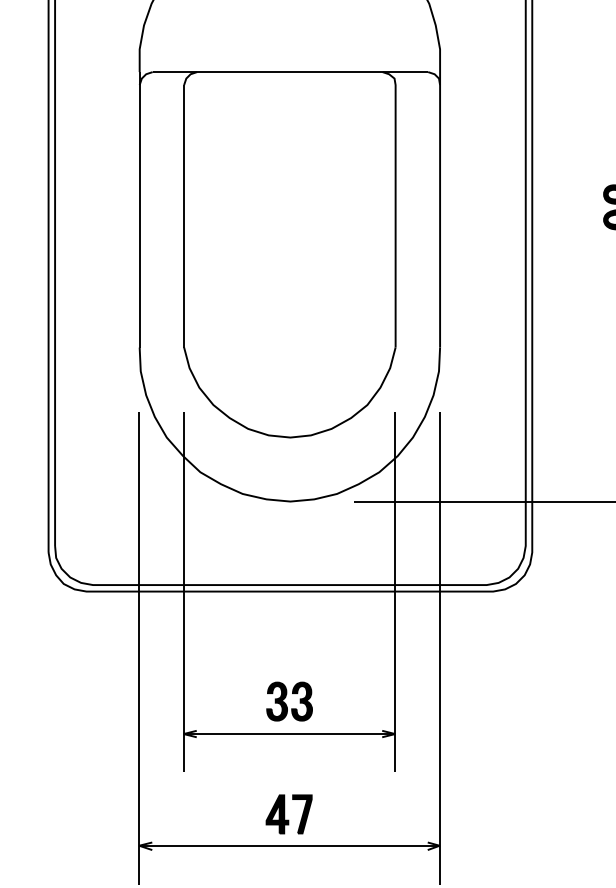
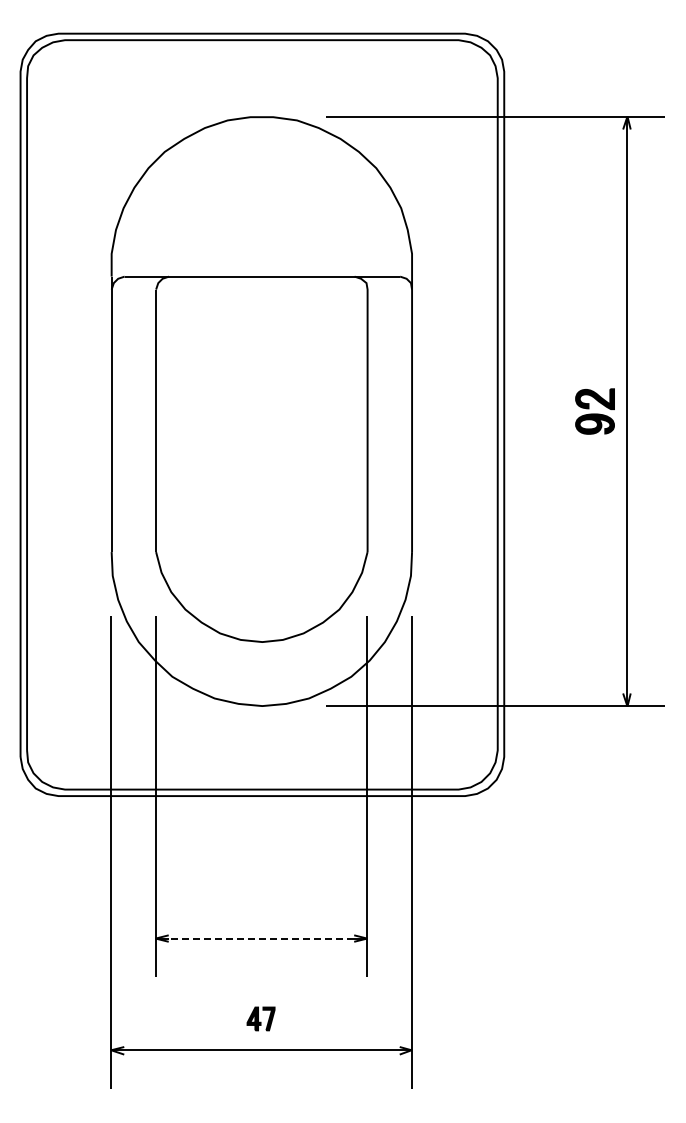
part: (289, 700) -> (261, 905), removed
line: (289, 733) -> (261, 938), solid -> dashed
part: (288, 813) -> (260, 1018), size x0.6

